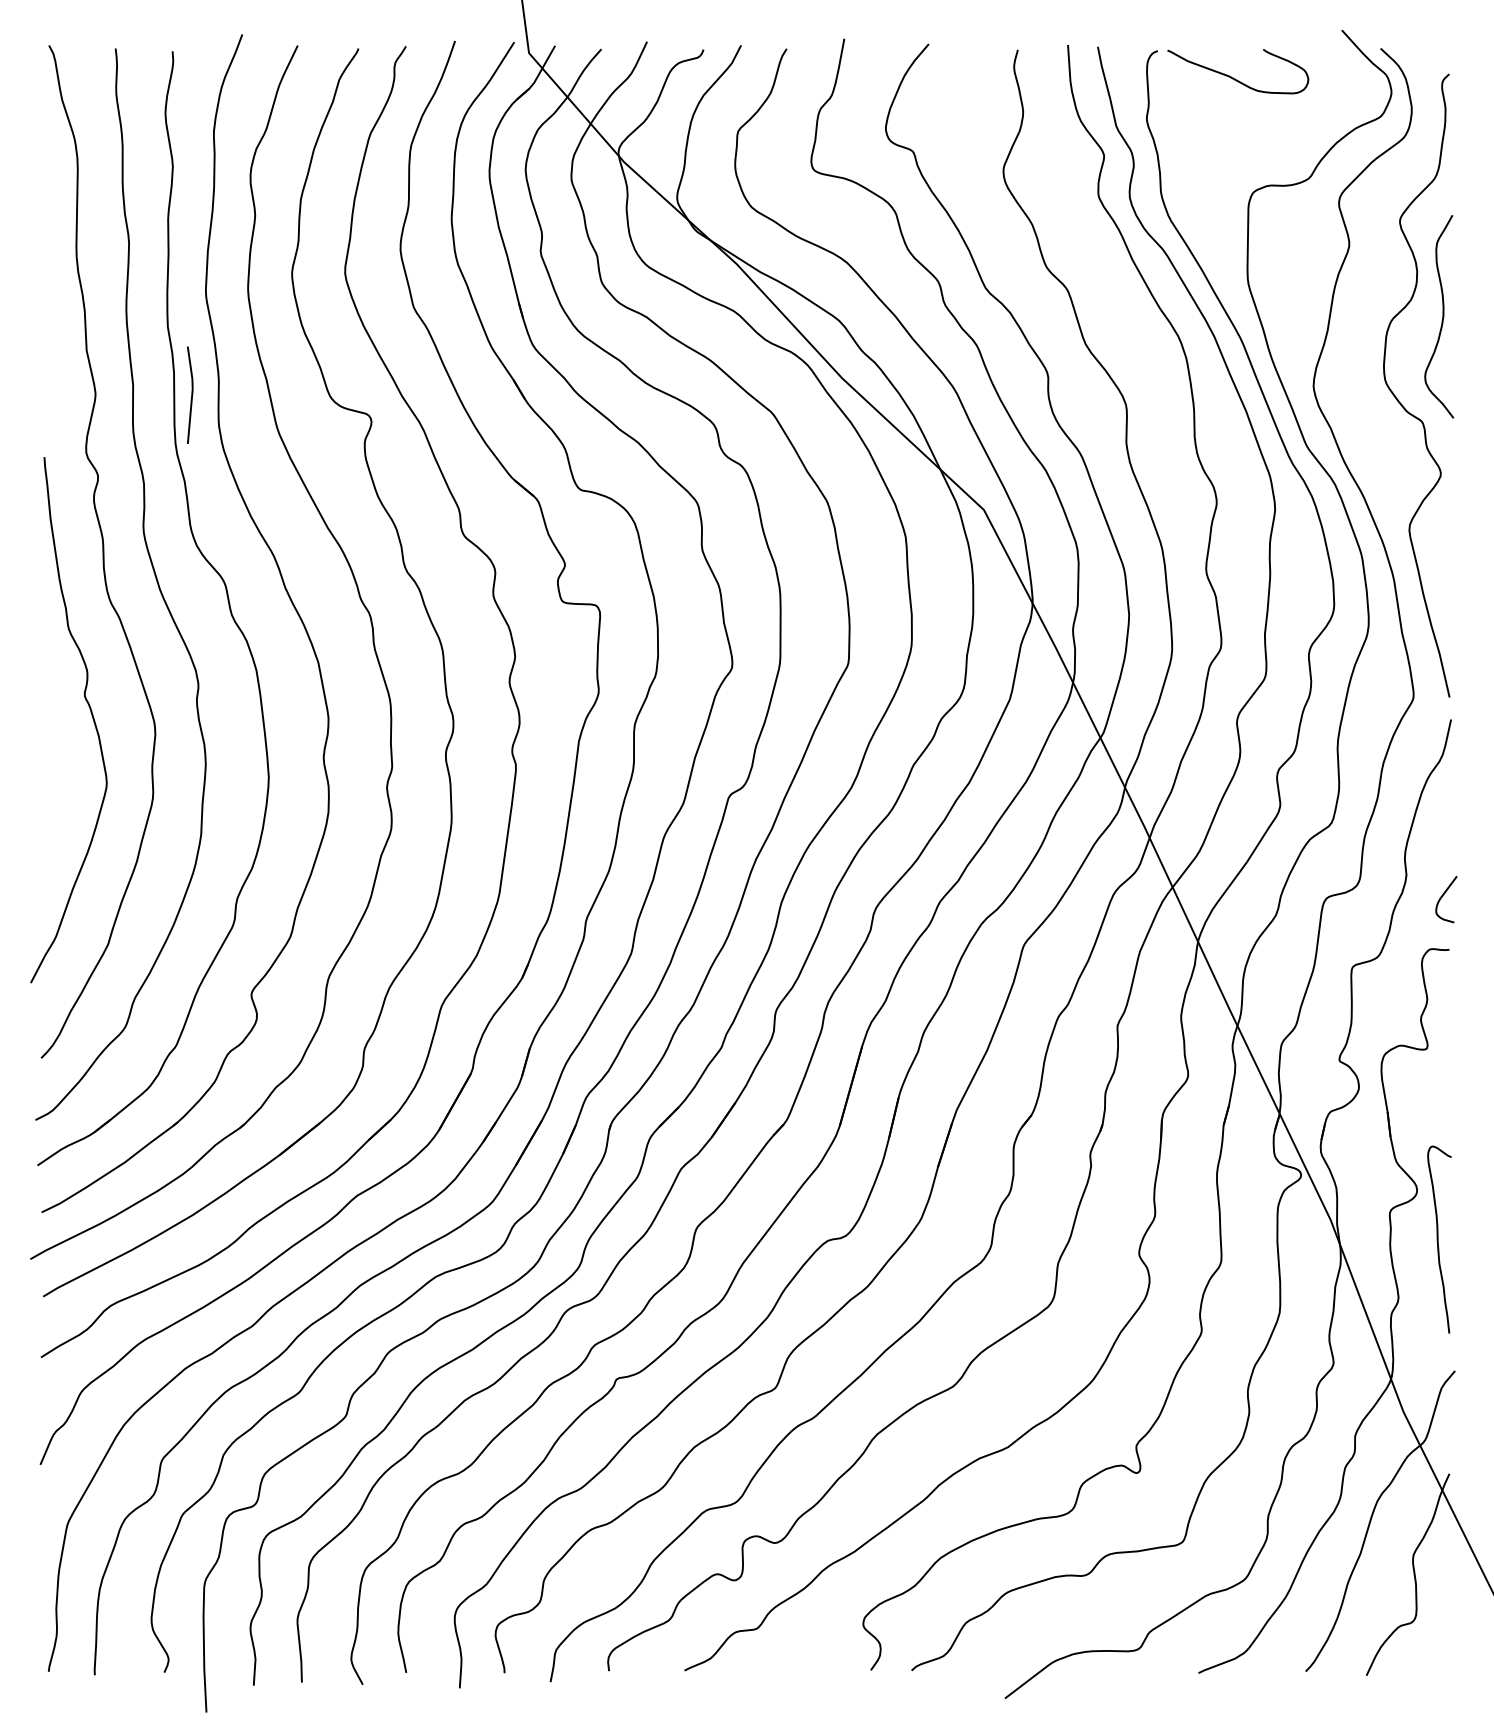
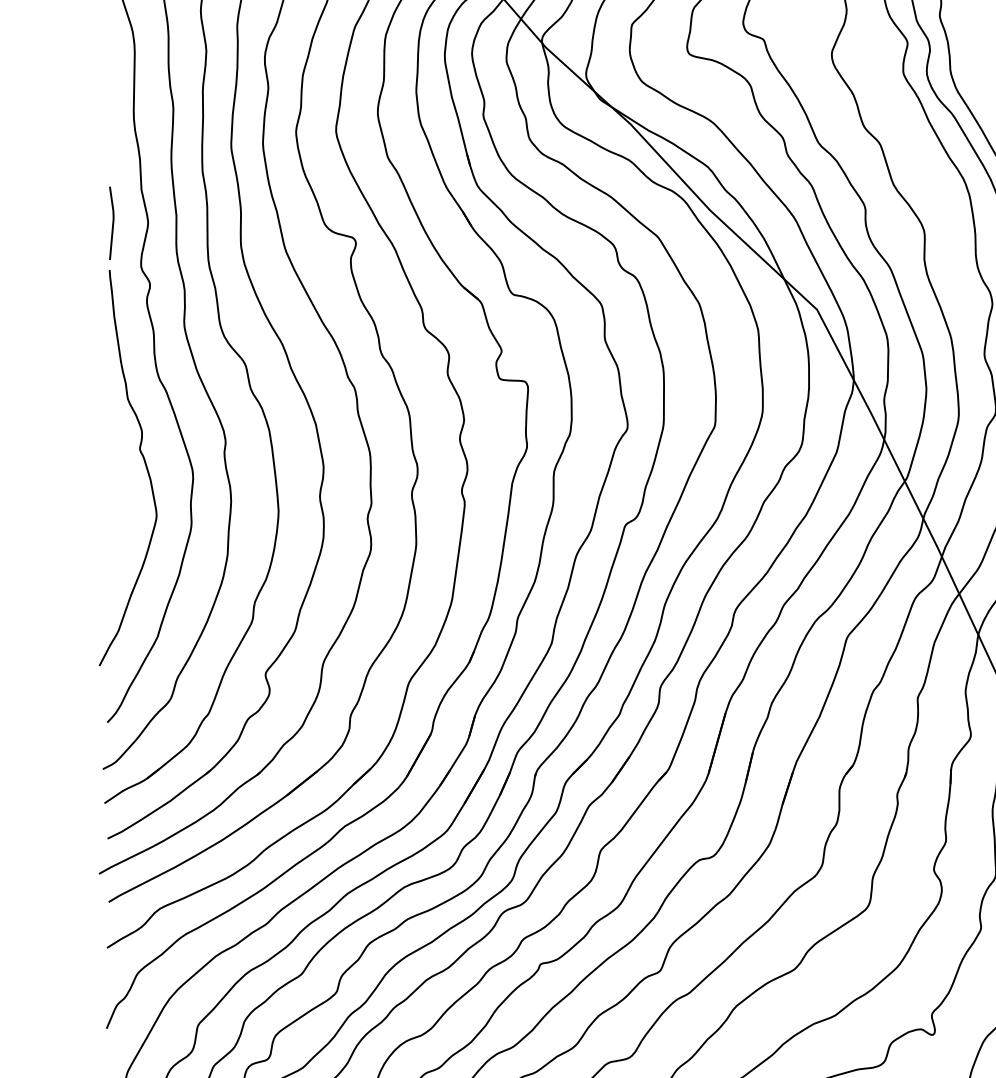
line: (191, 394) -> (112, 222), moved

